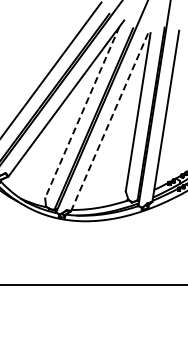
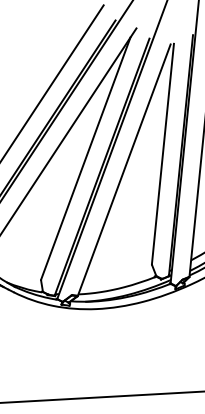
line: (82, 112) -> (85, 158), dashed -> solid
line: (109, 122) -> (124, 170), dashed -> solid

